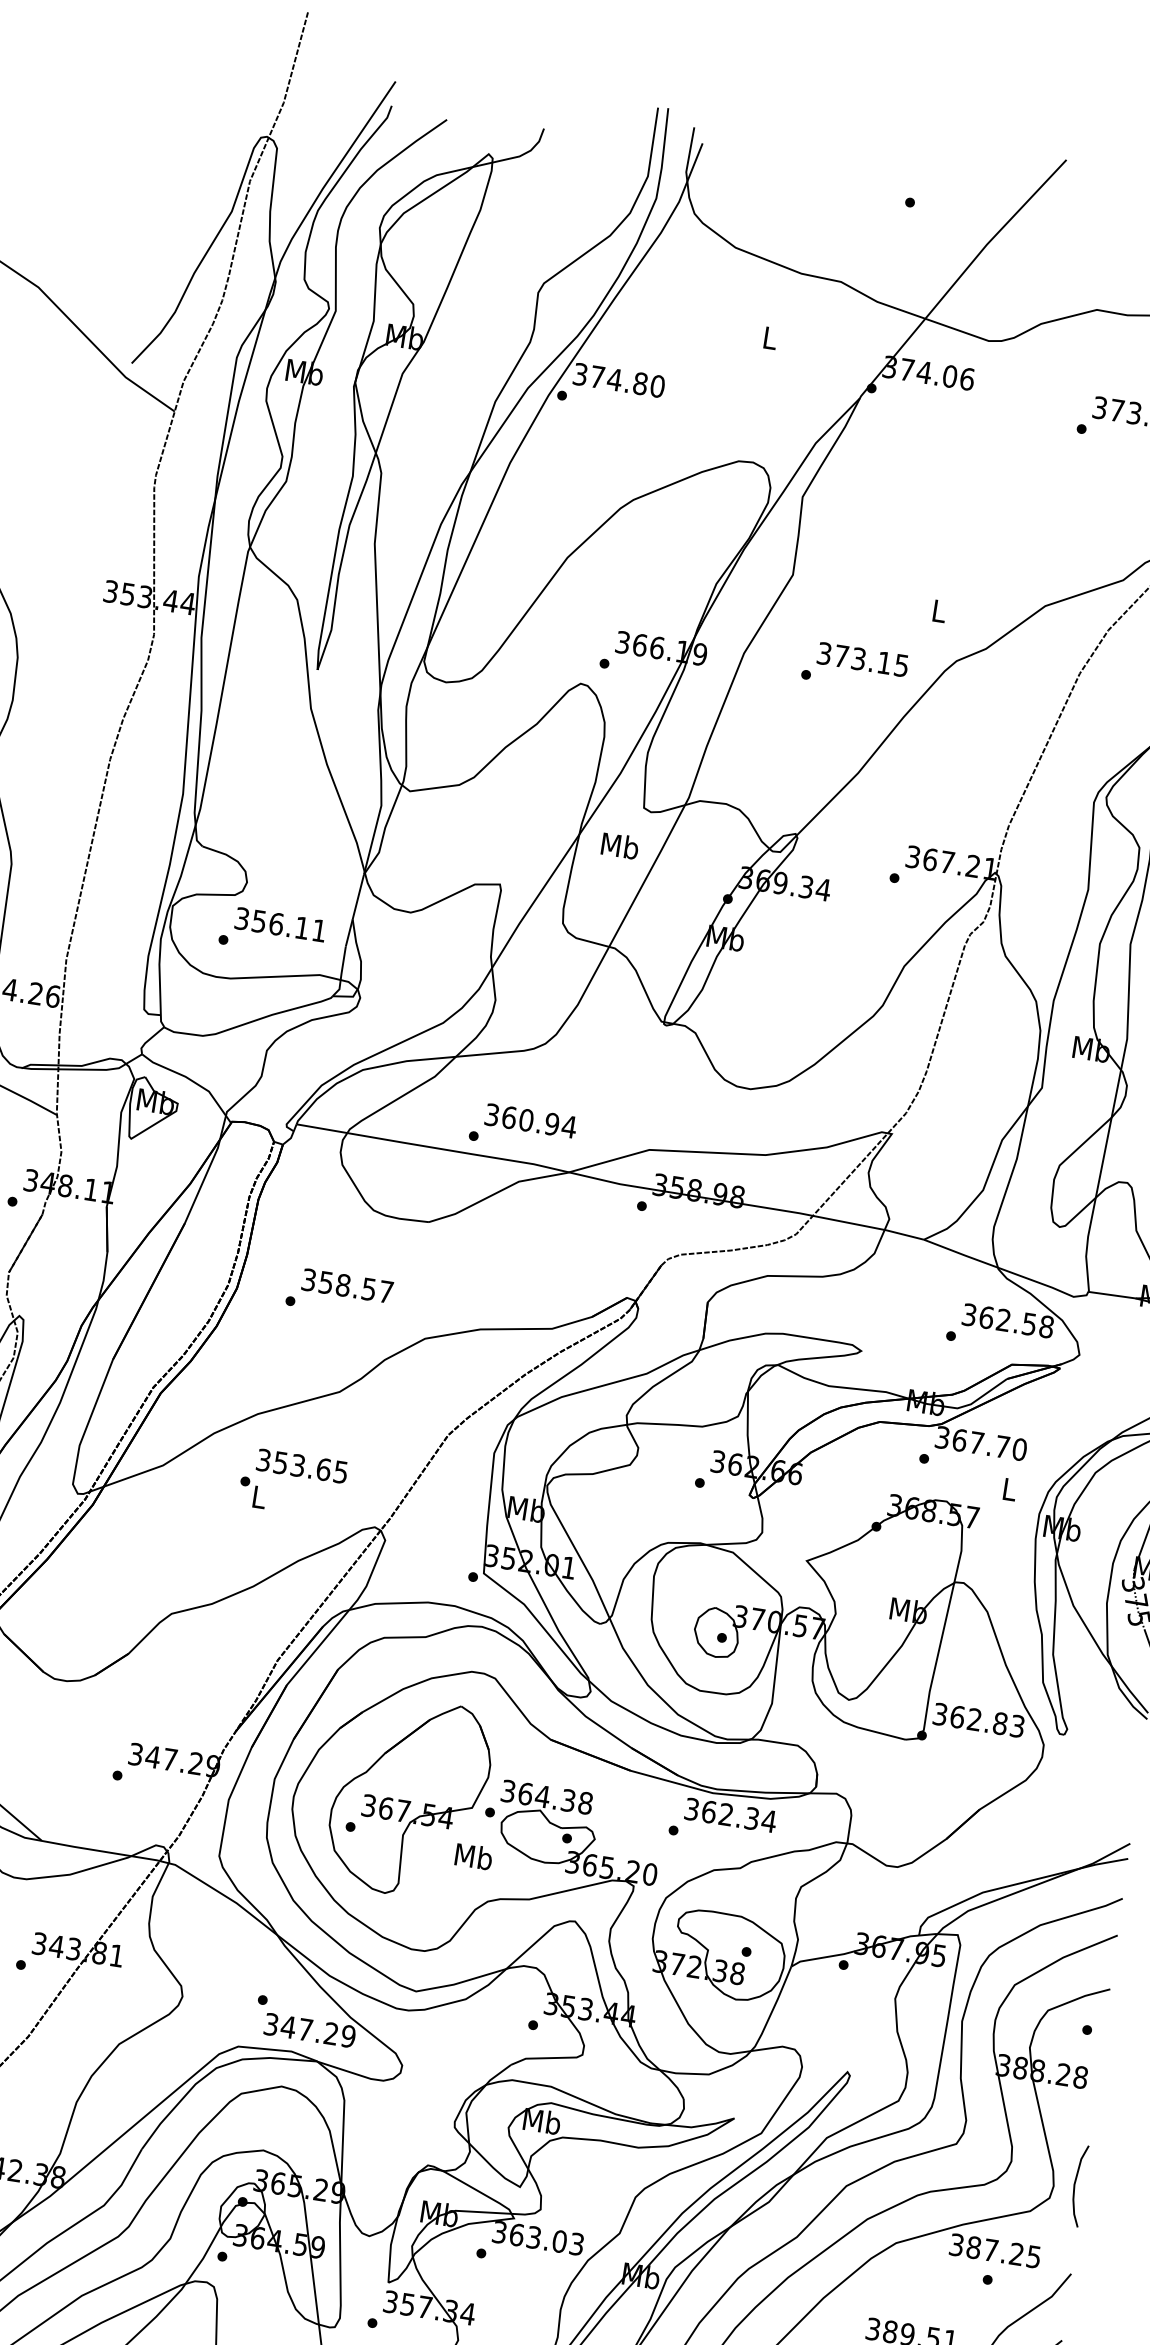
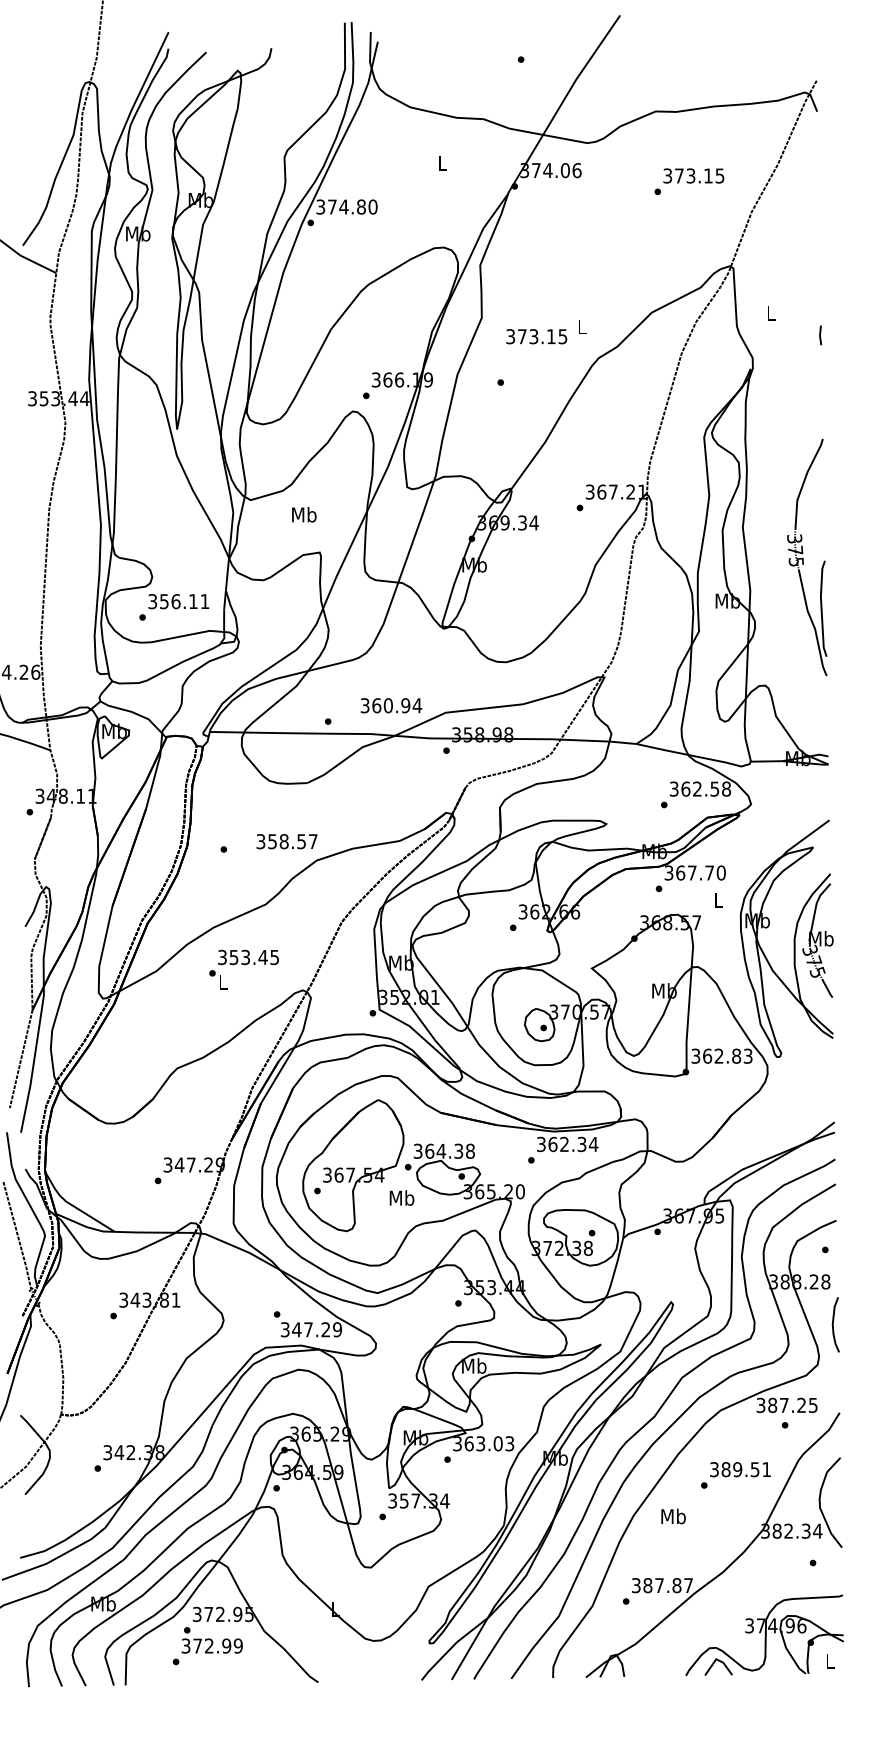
text: (862, 659) -> (536, 336), moved
text: (620, 845) -> (304, 514), moved
text: (531, 1120) -> (391, 705), moved
text: (346, 1285) -> (286, 841), moved
text: (322, 1469) -> (262, 957), 353.65 -> 353.45
curve: (1075, 2184) -> (833, 1324), moved

